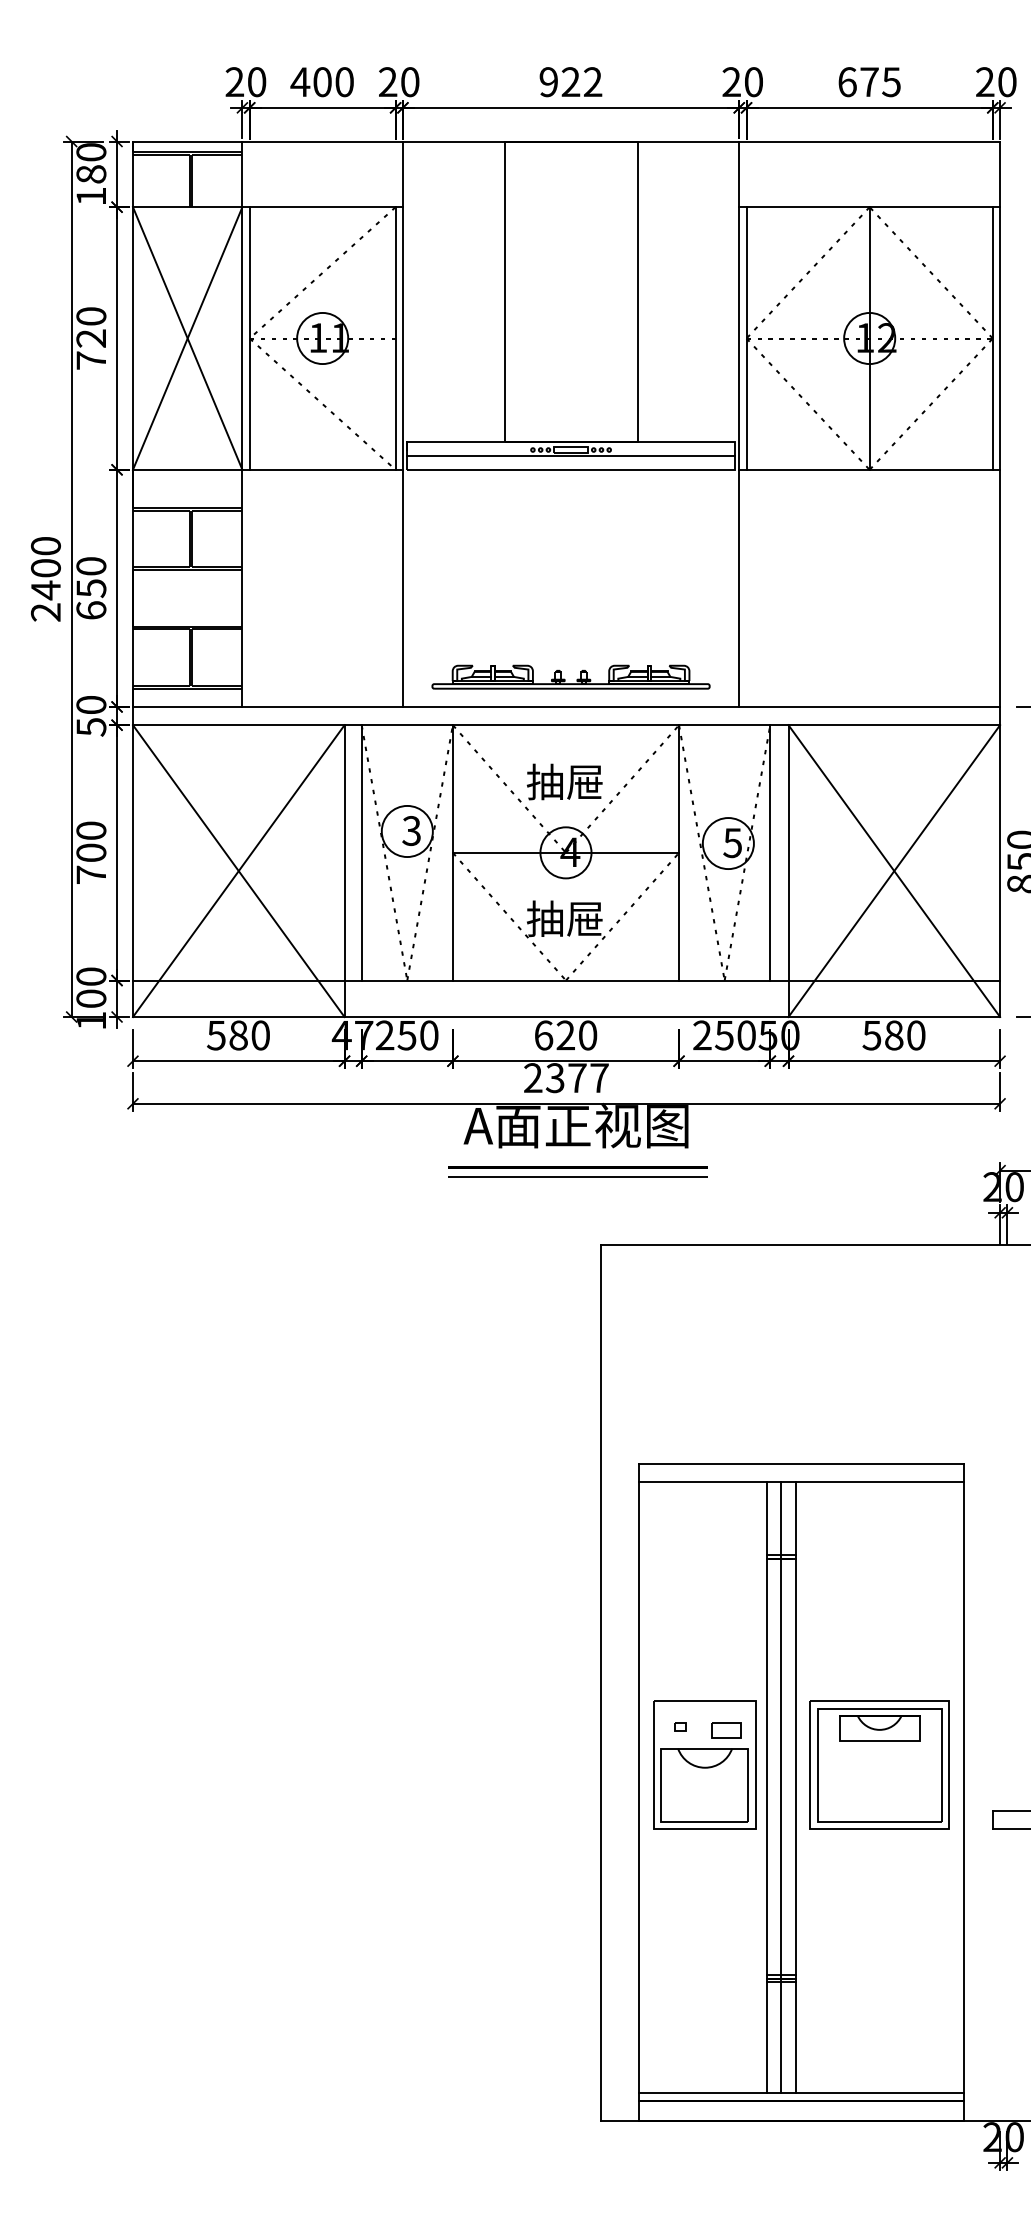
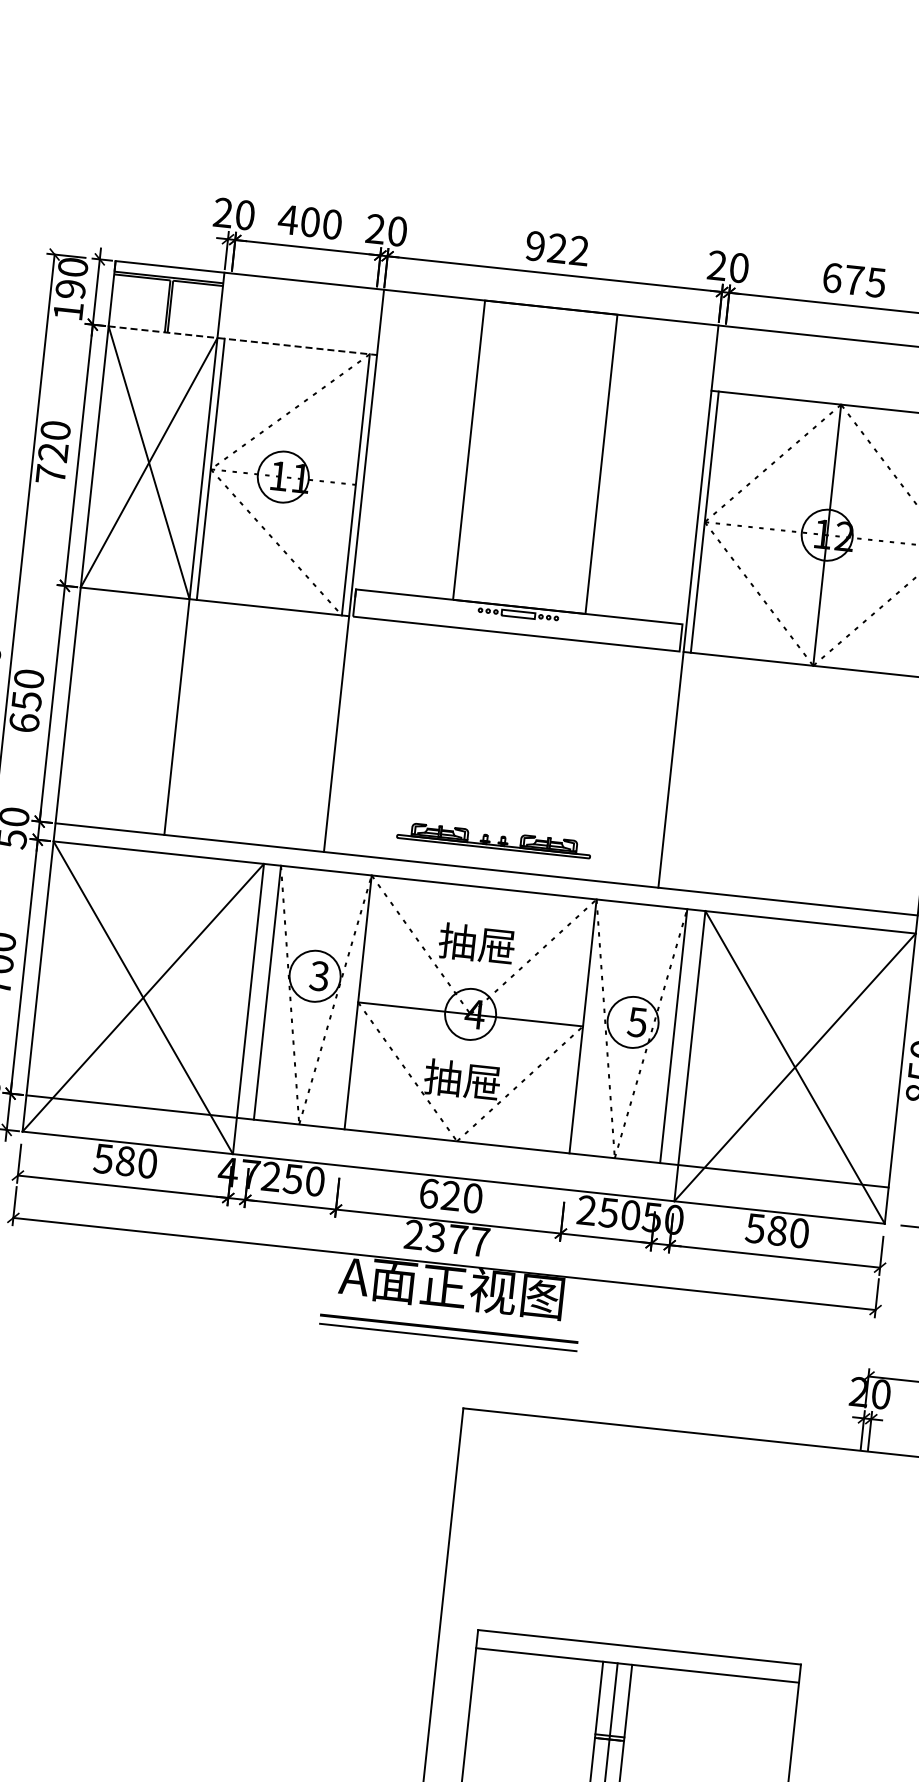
text: (91, 174) -> (70, 289), 180 -> 190
line: (267, 207) -> (242, 340), solid -> dashed
line: (570, 456) -> (517, 620), removed
hatch: (187, 587) -> (122, 710), removed
part: (570, 676) -> (493, 839), size x0.7

